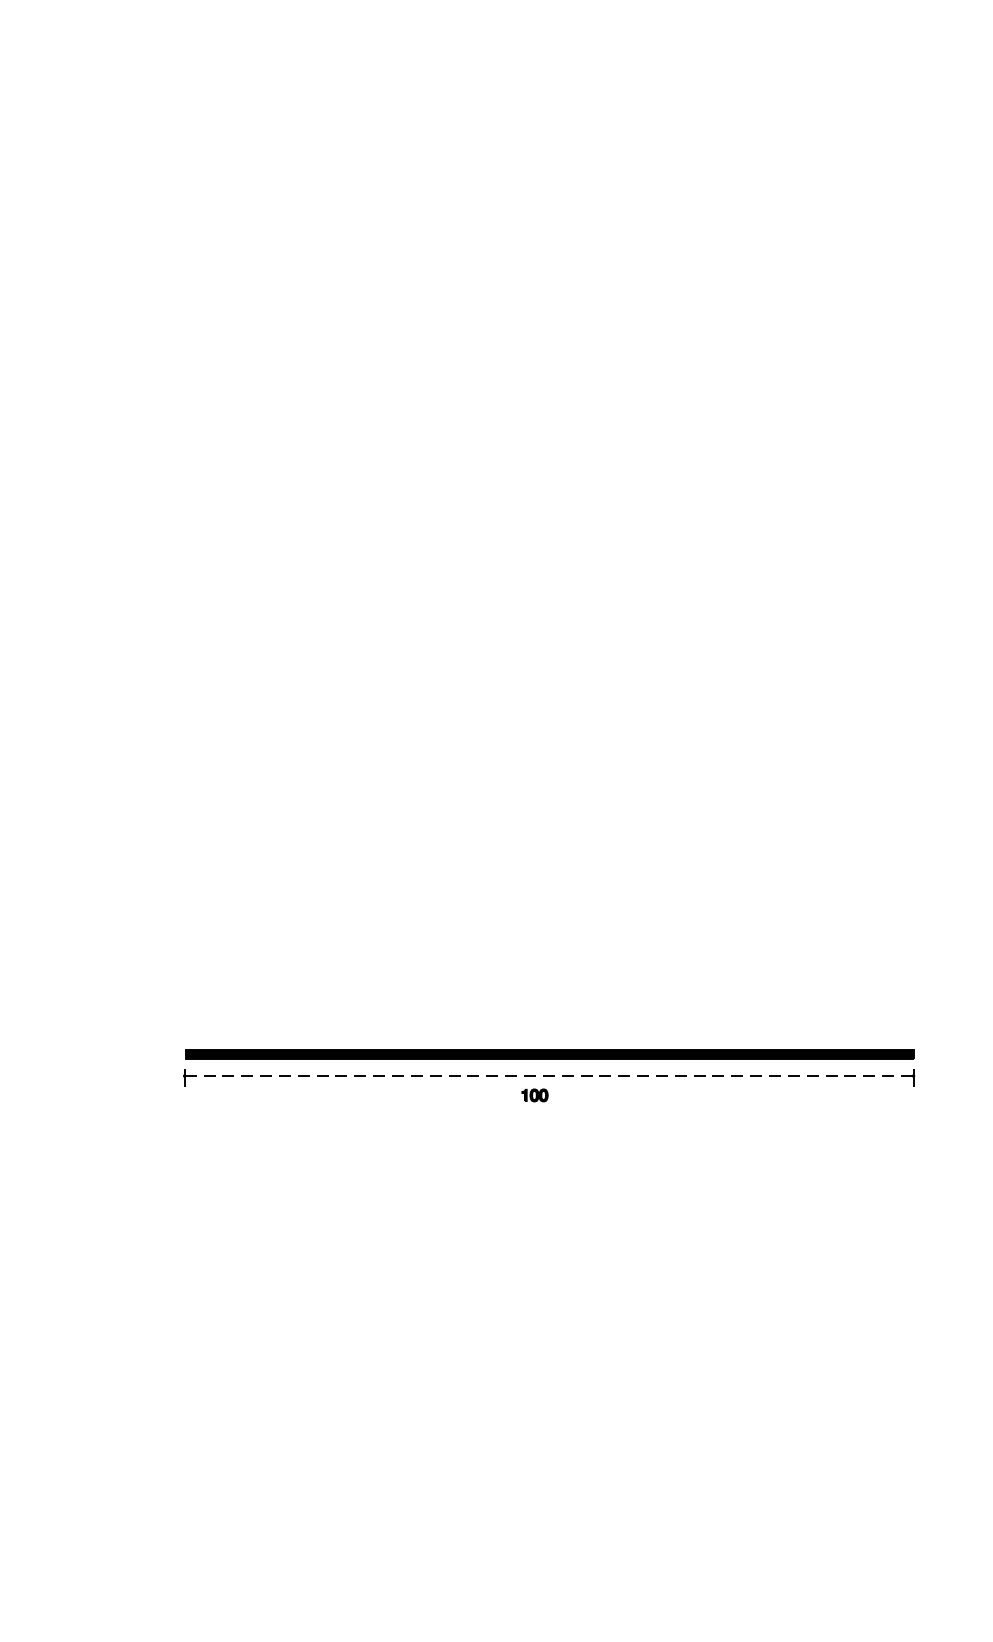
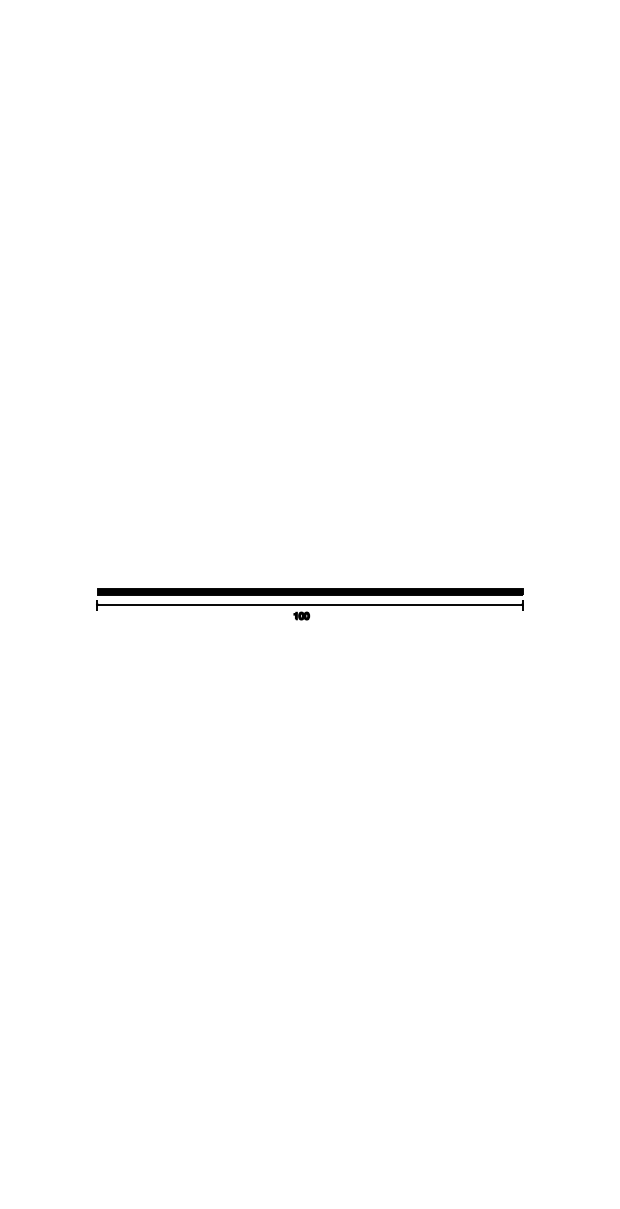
line: (548, 1075) -> (309, 604), dashed -> solid

